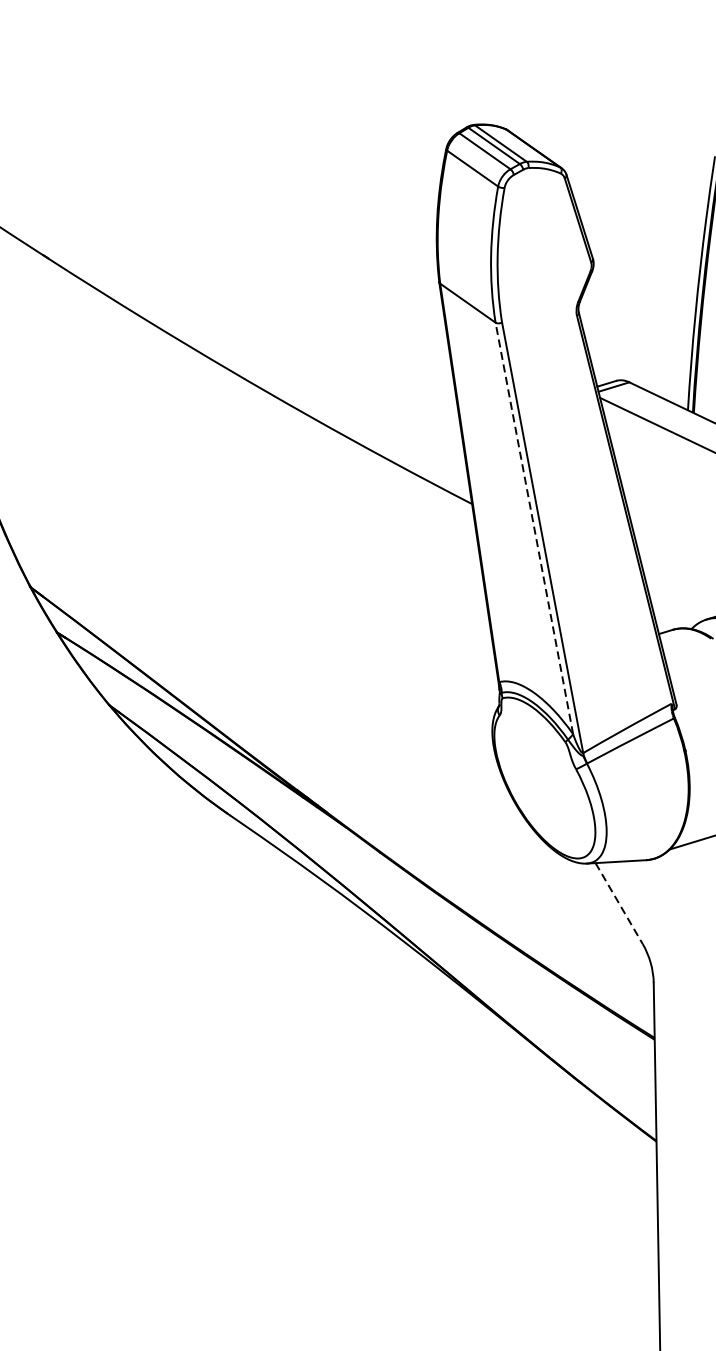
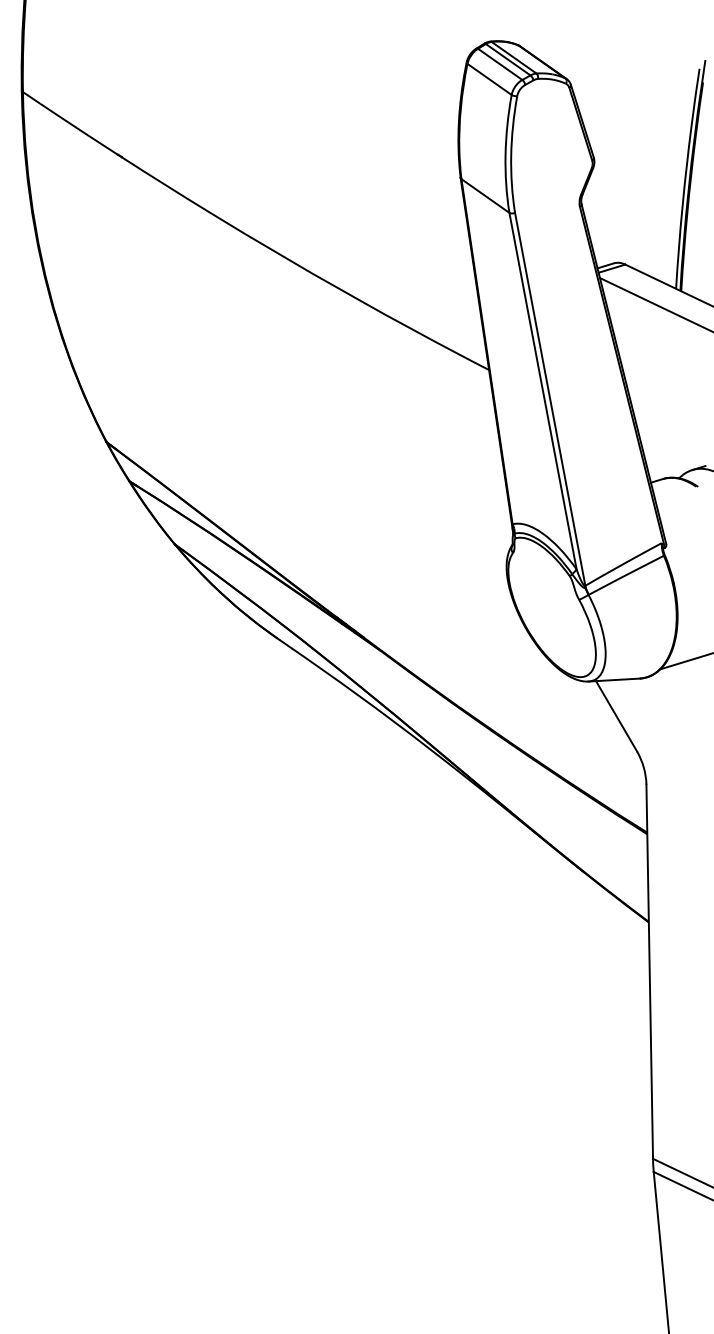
line: (533, 527) -> (542, 390), dashed -> solid
line: (619, 903) -> (616, 716), dashed -> solid

